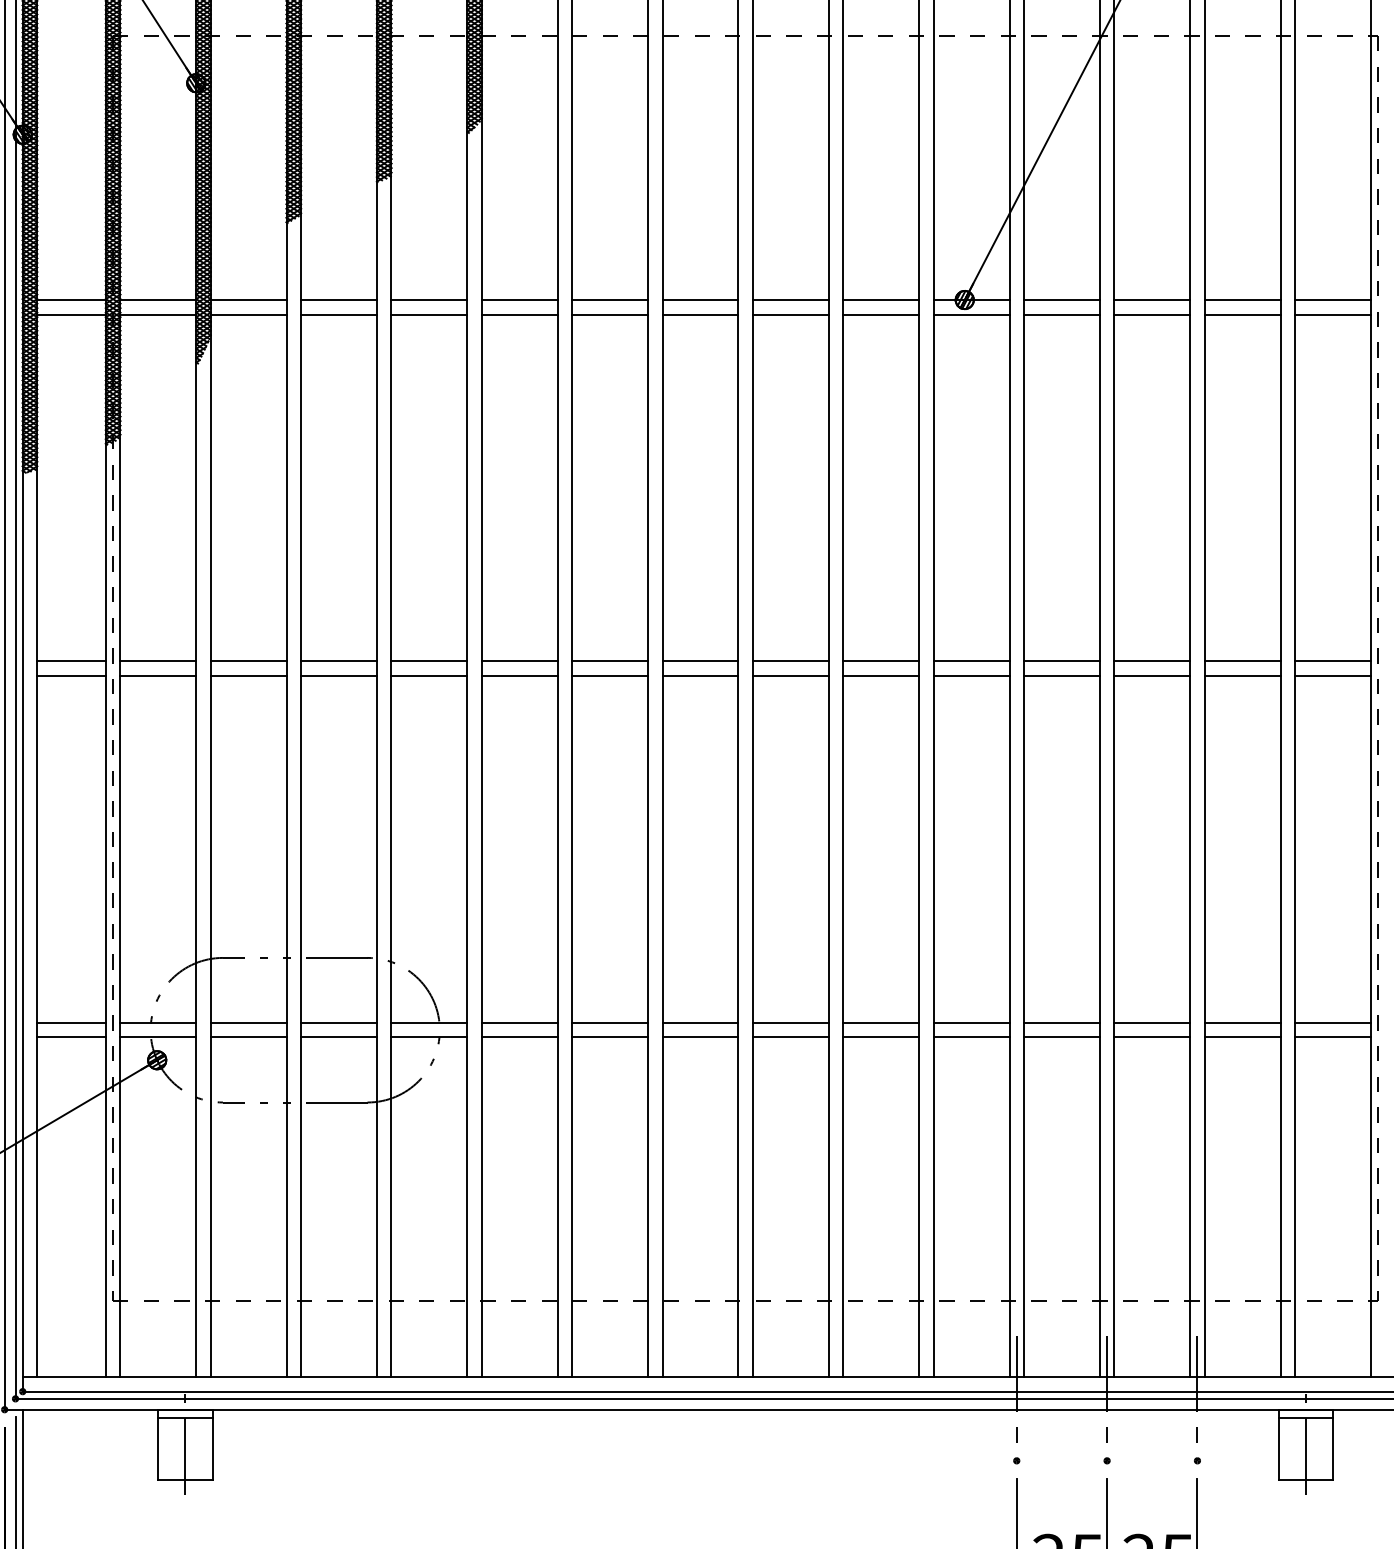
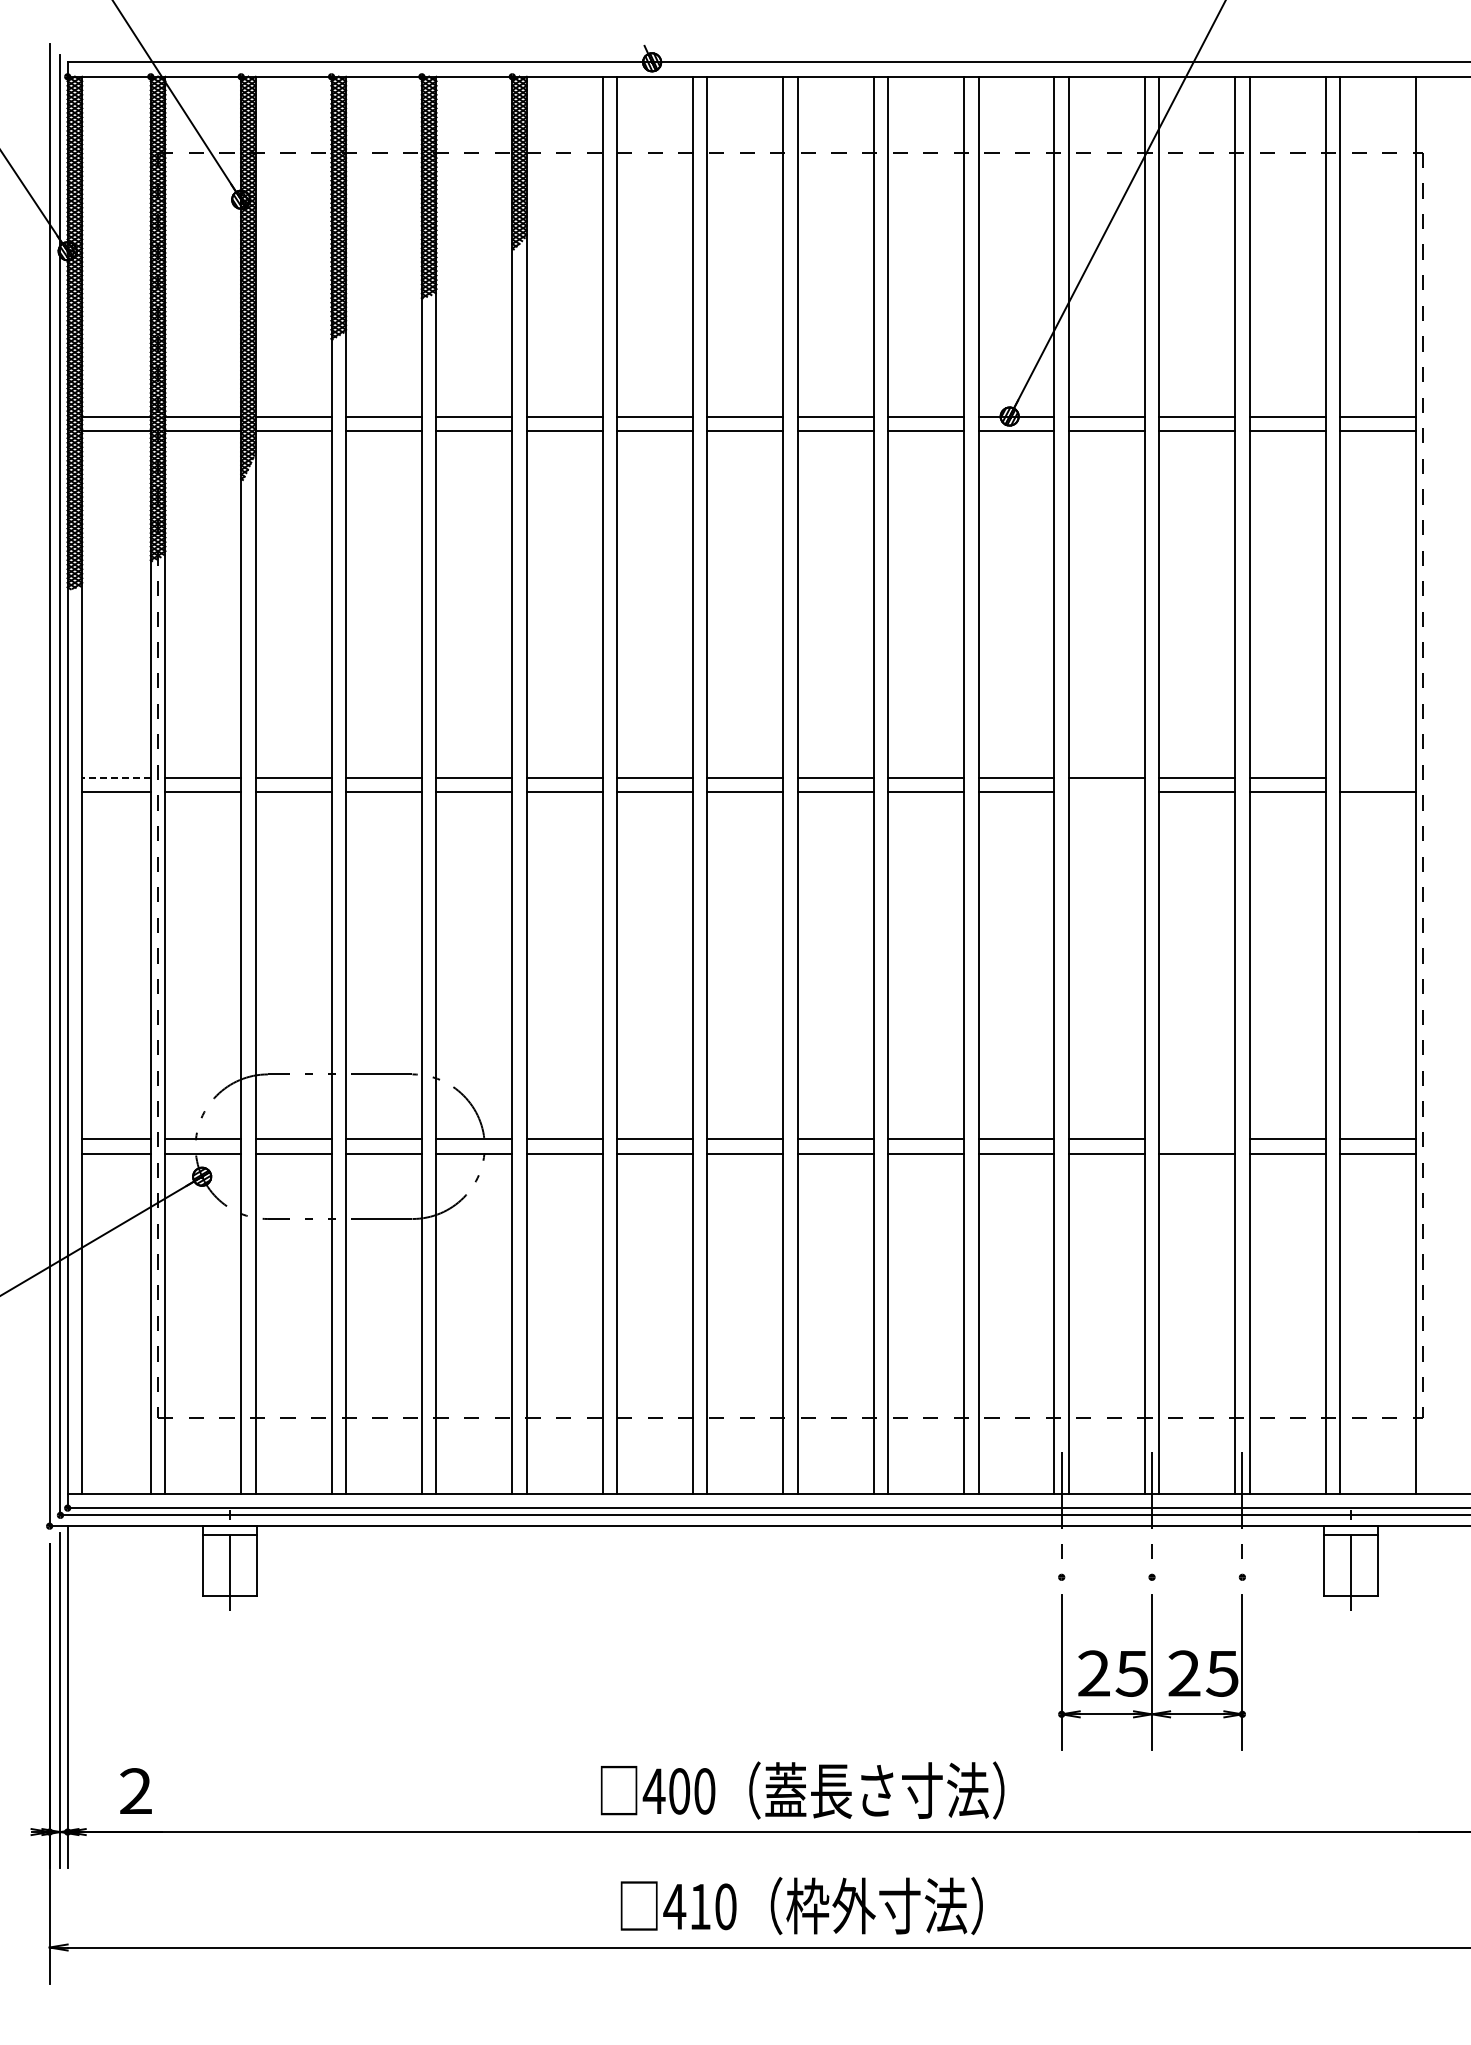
line: (71, 662) -> (116, 778), solid -> dashed
line: (1332, 662) -> (1377, 778), removed
line: (1061, 676) -> (1106, 792), removed
line: (1152, 1023) -> (1197, 1139), removed

